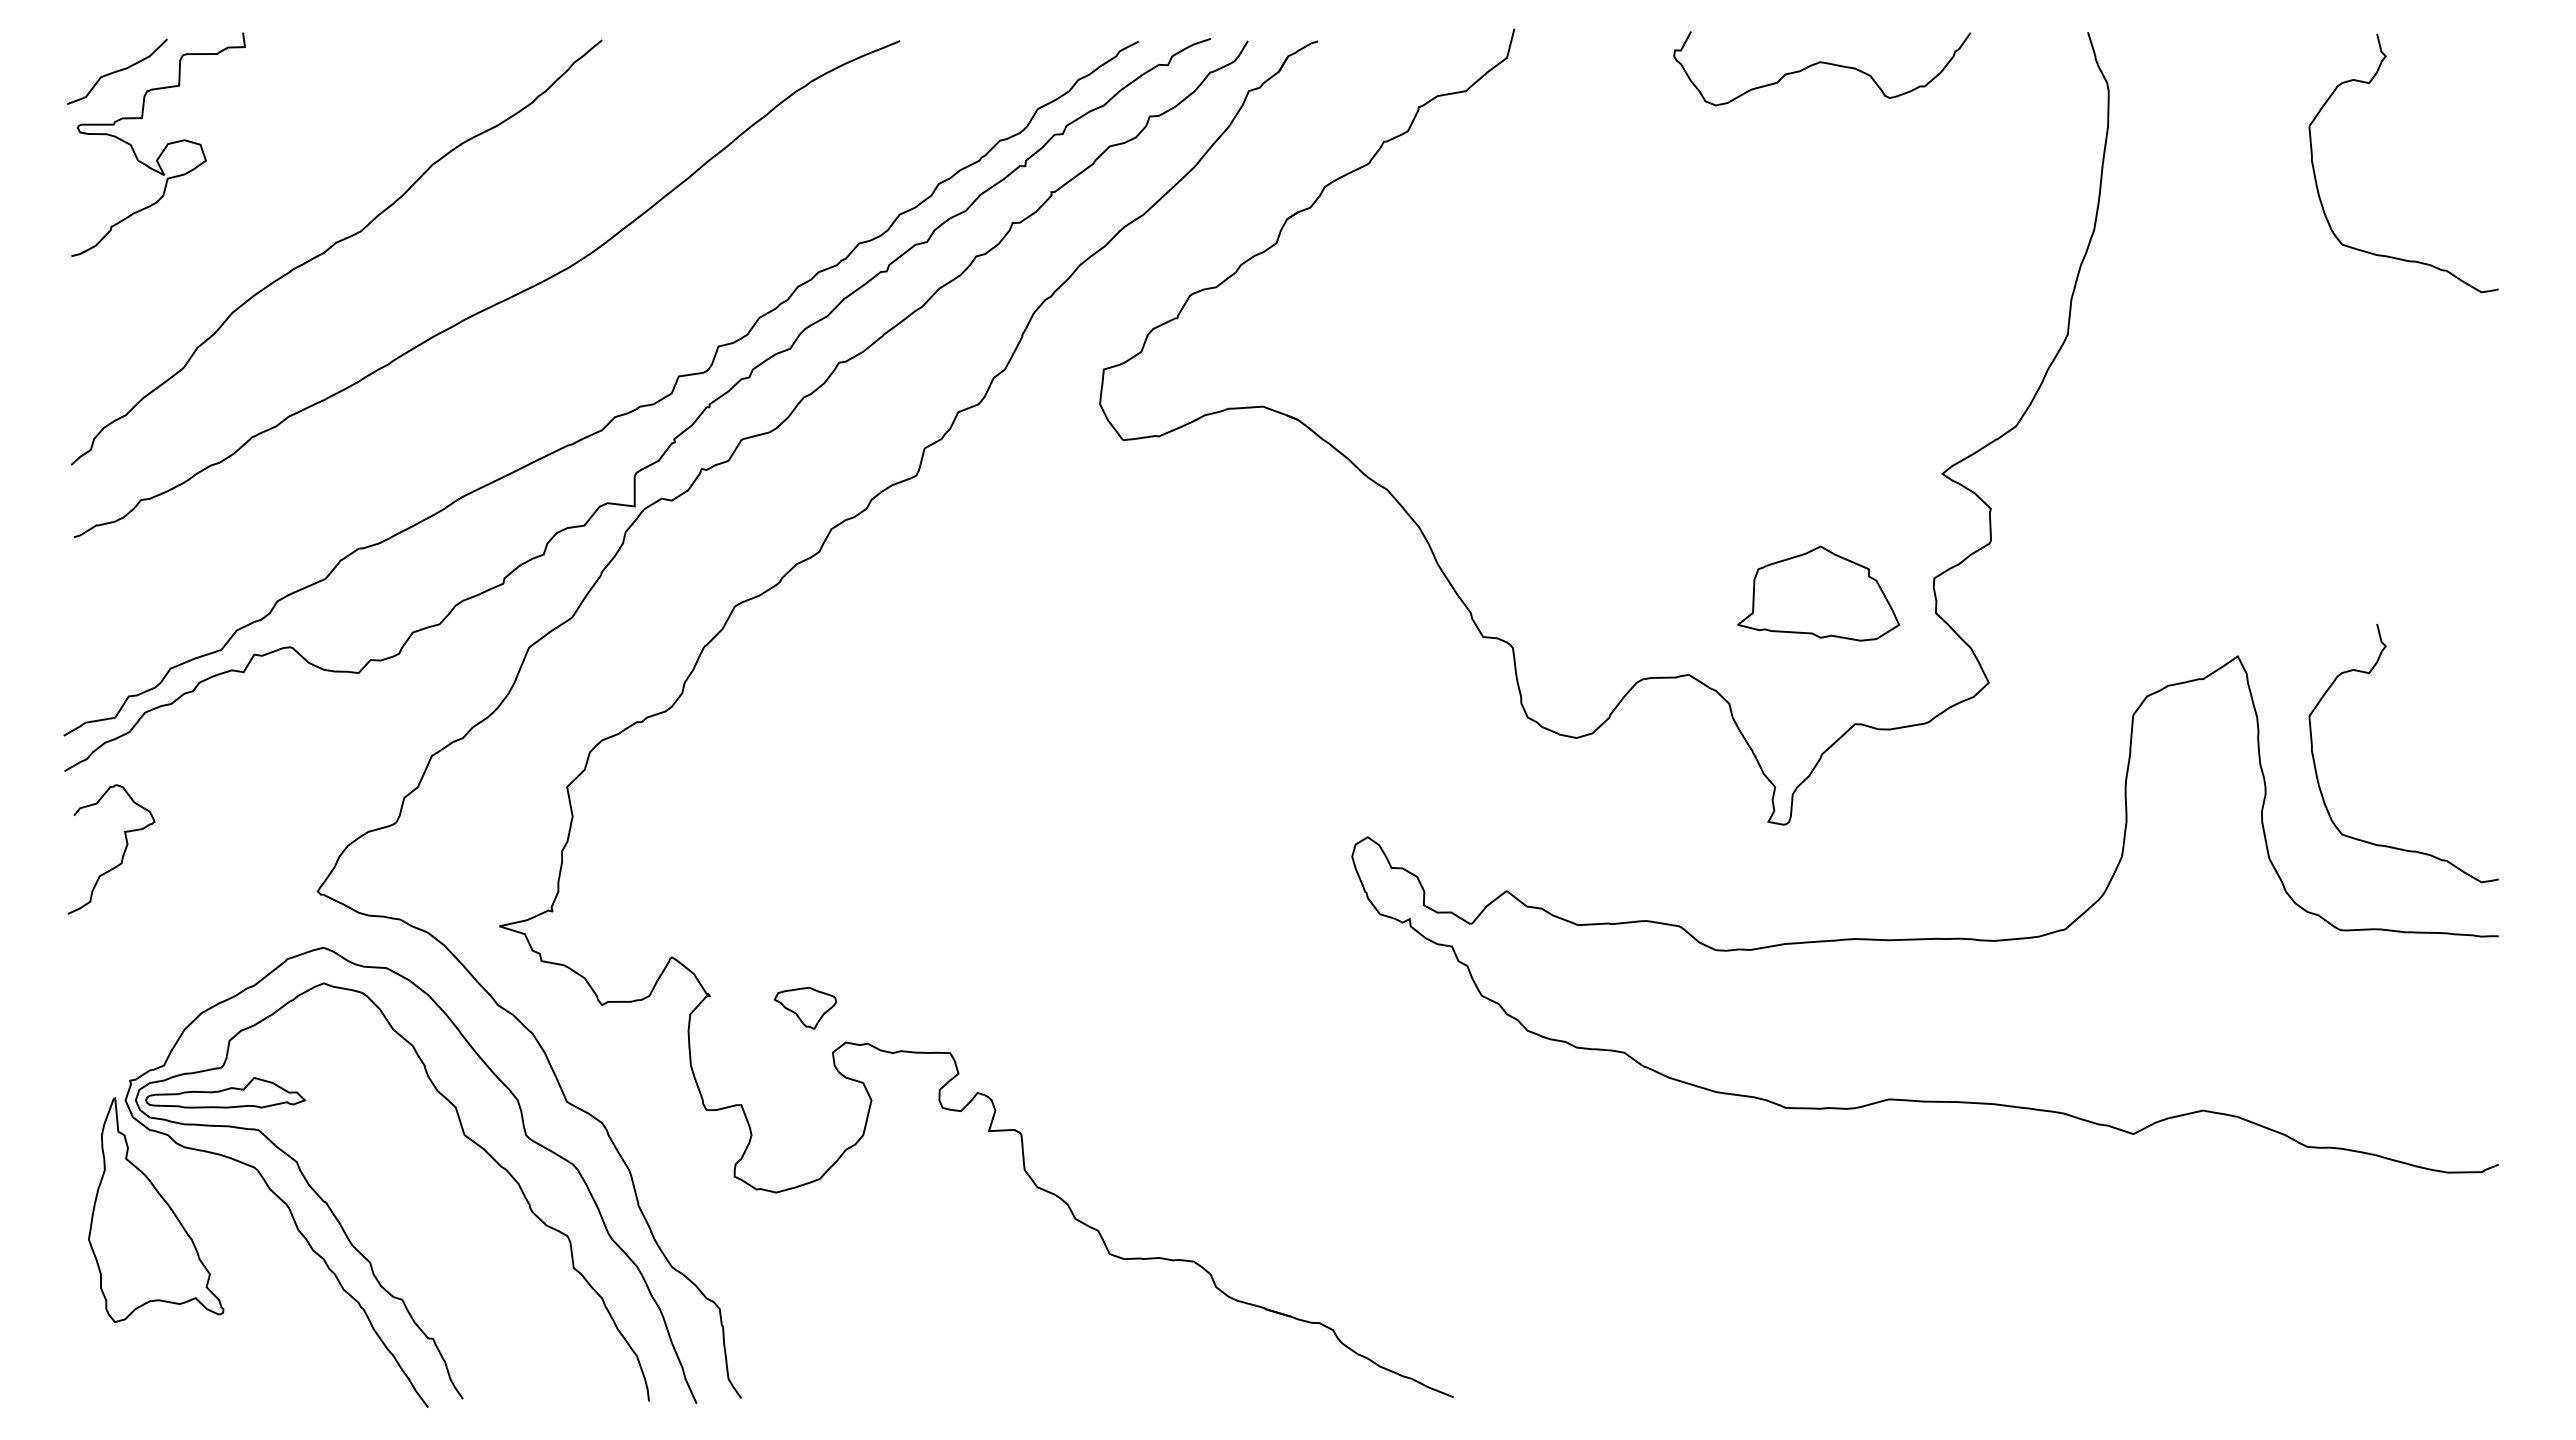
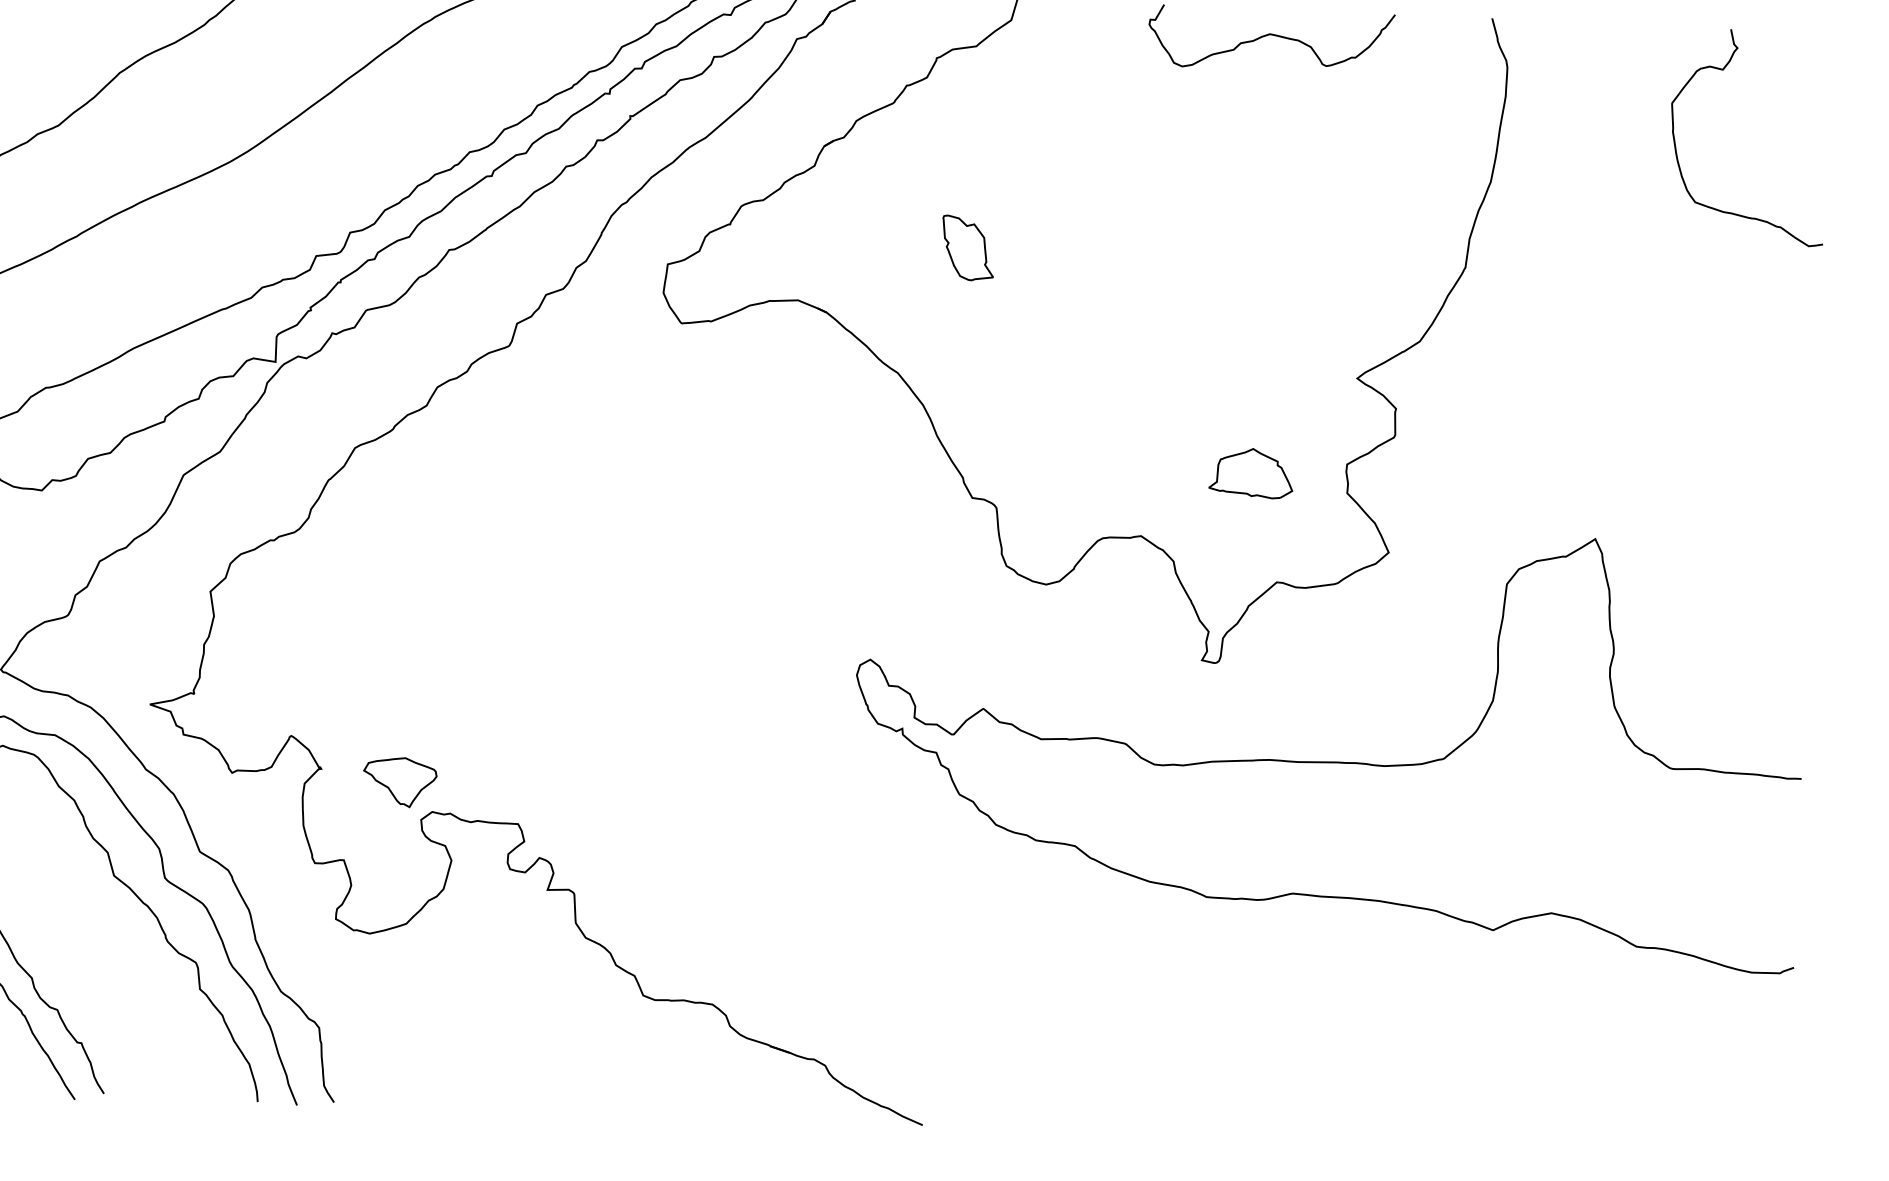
part: (1465, 335) -> (967, 248), added
part: (1819, 593) -> (1251, 473), size x0.62
curve: (2369, 674) -> (1703, 558), removed
part: (805, 1008) -> (400, 782), size x1.43

